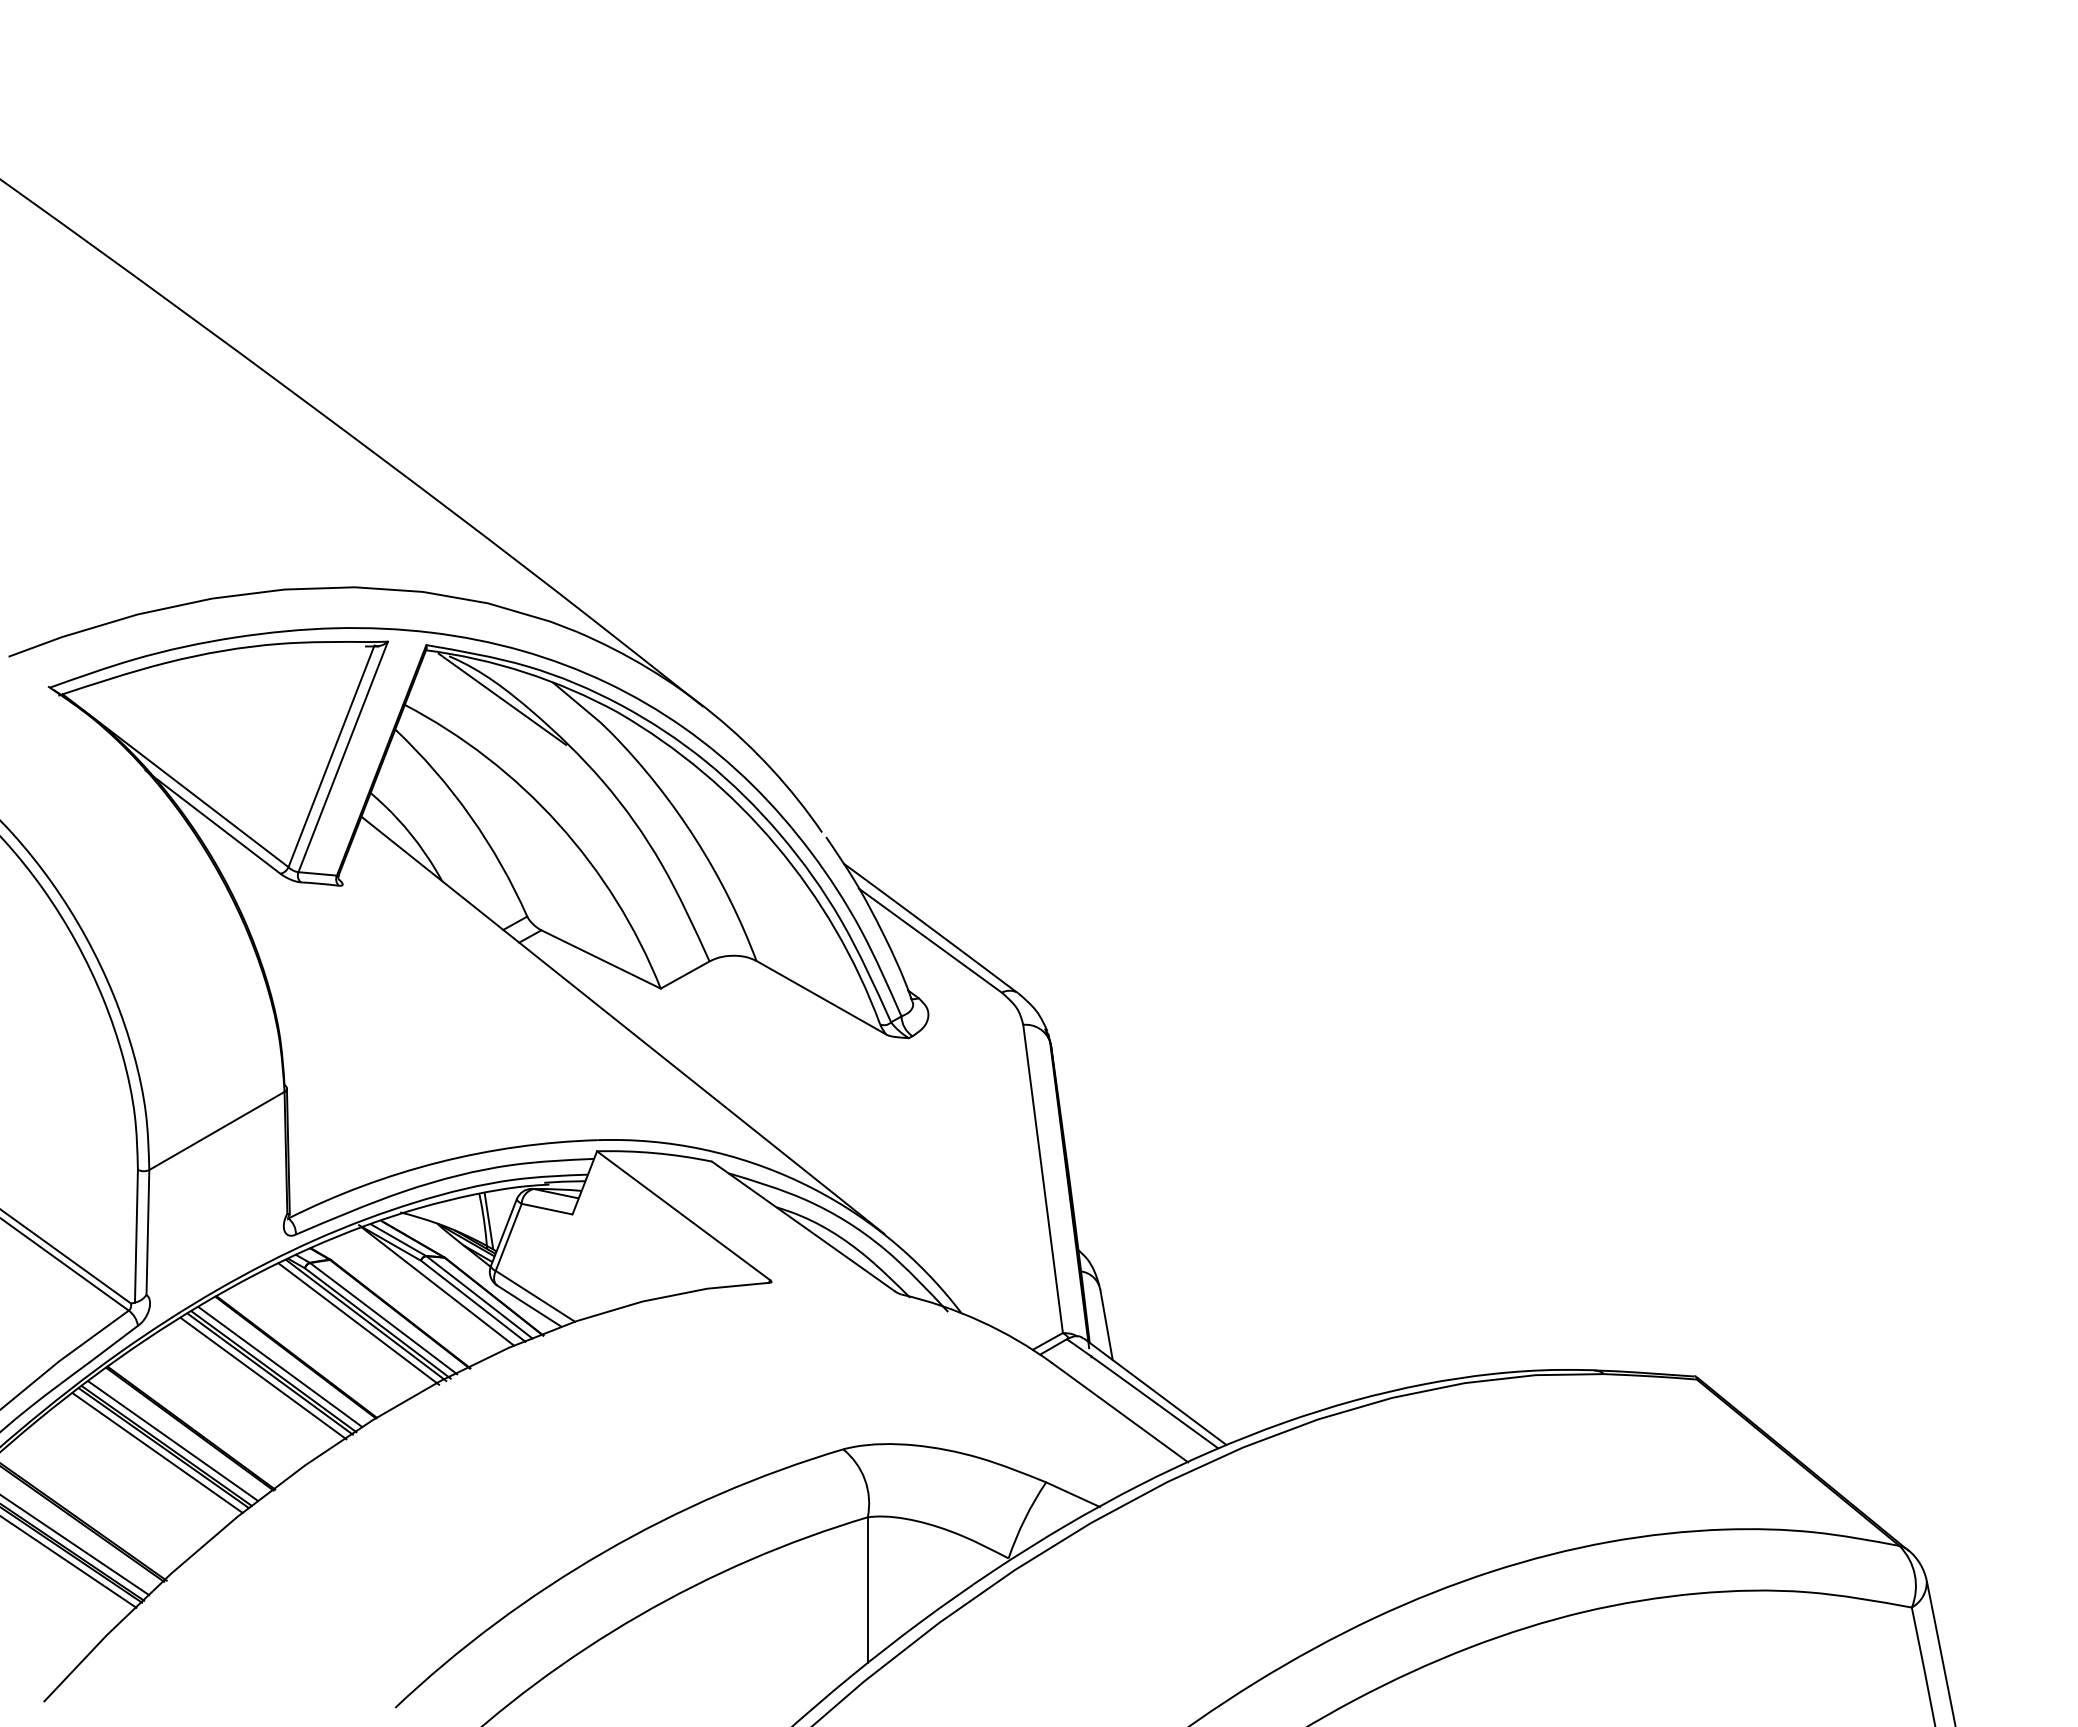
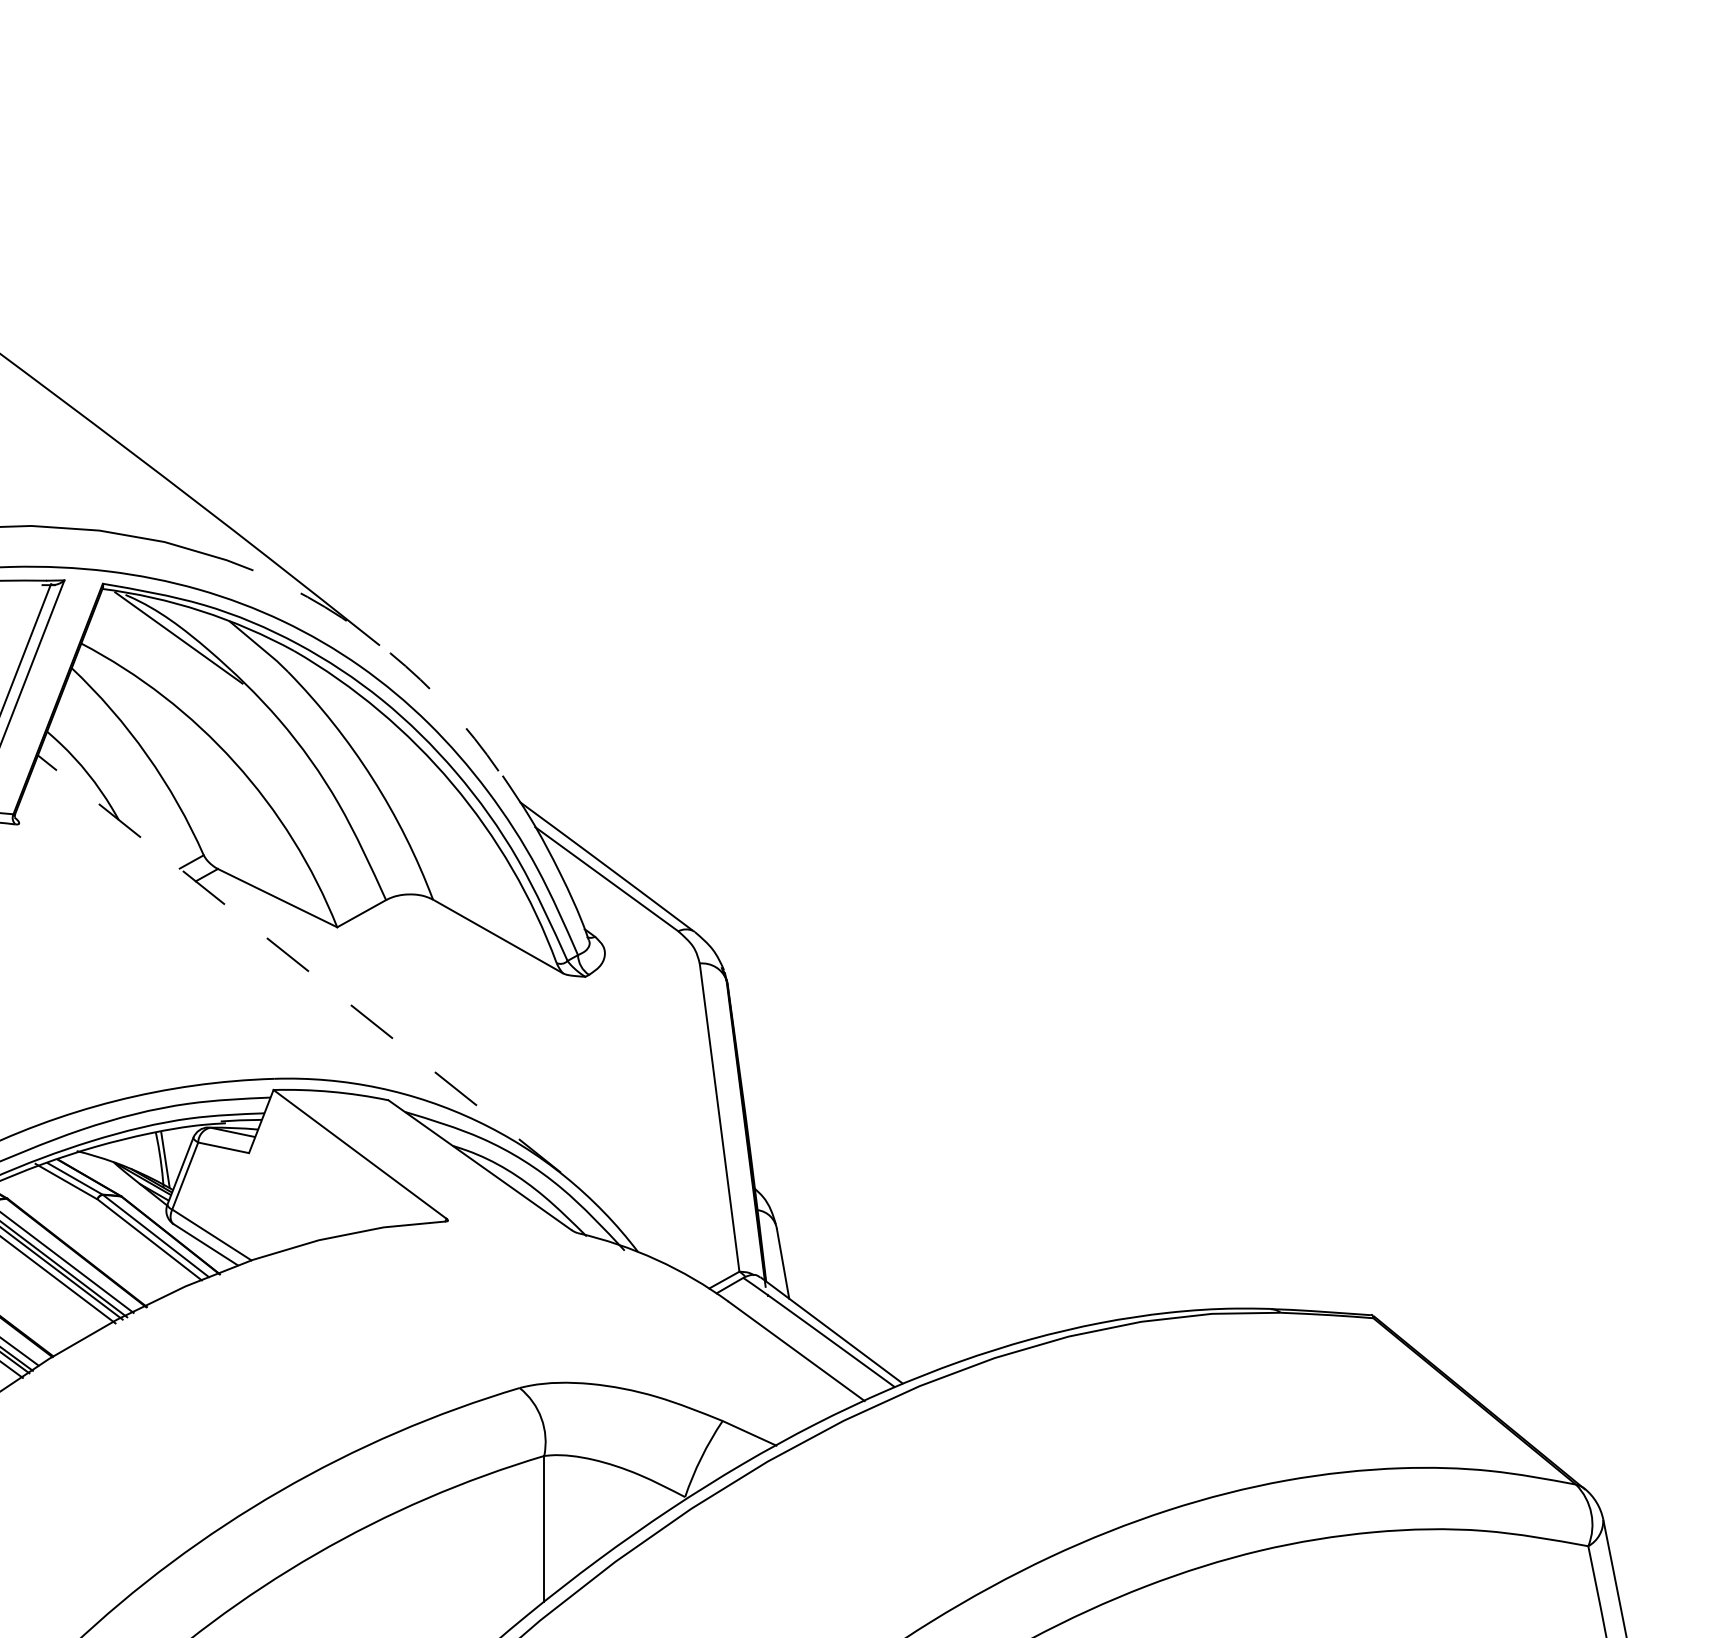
arc: (713, 714) -> (390, 653), solid -> dashed
line: (622, 1025) -> (299, 964), solid -> dashed
line: (437, 1286) -> (114, 1225), removed

